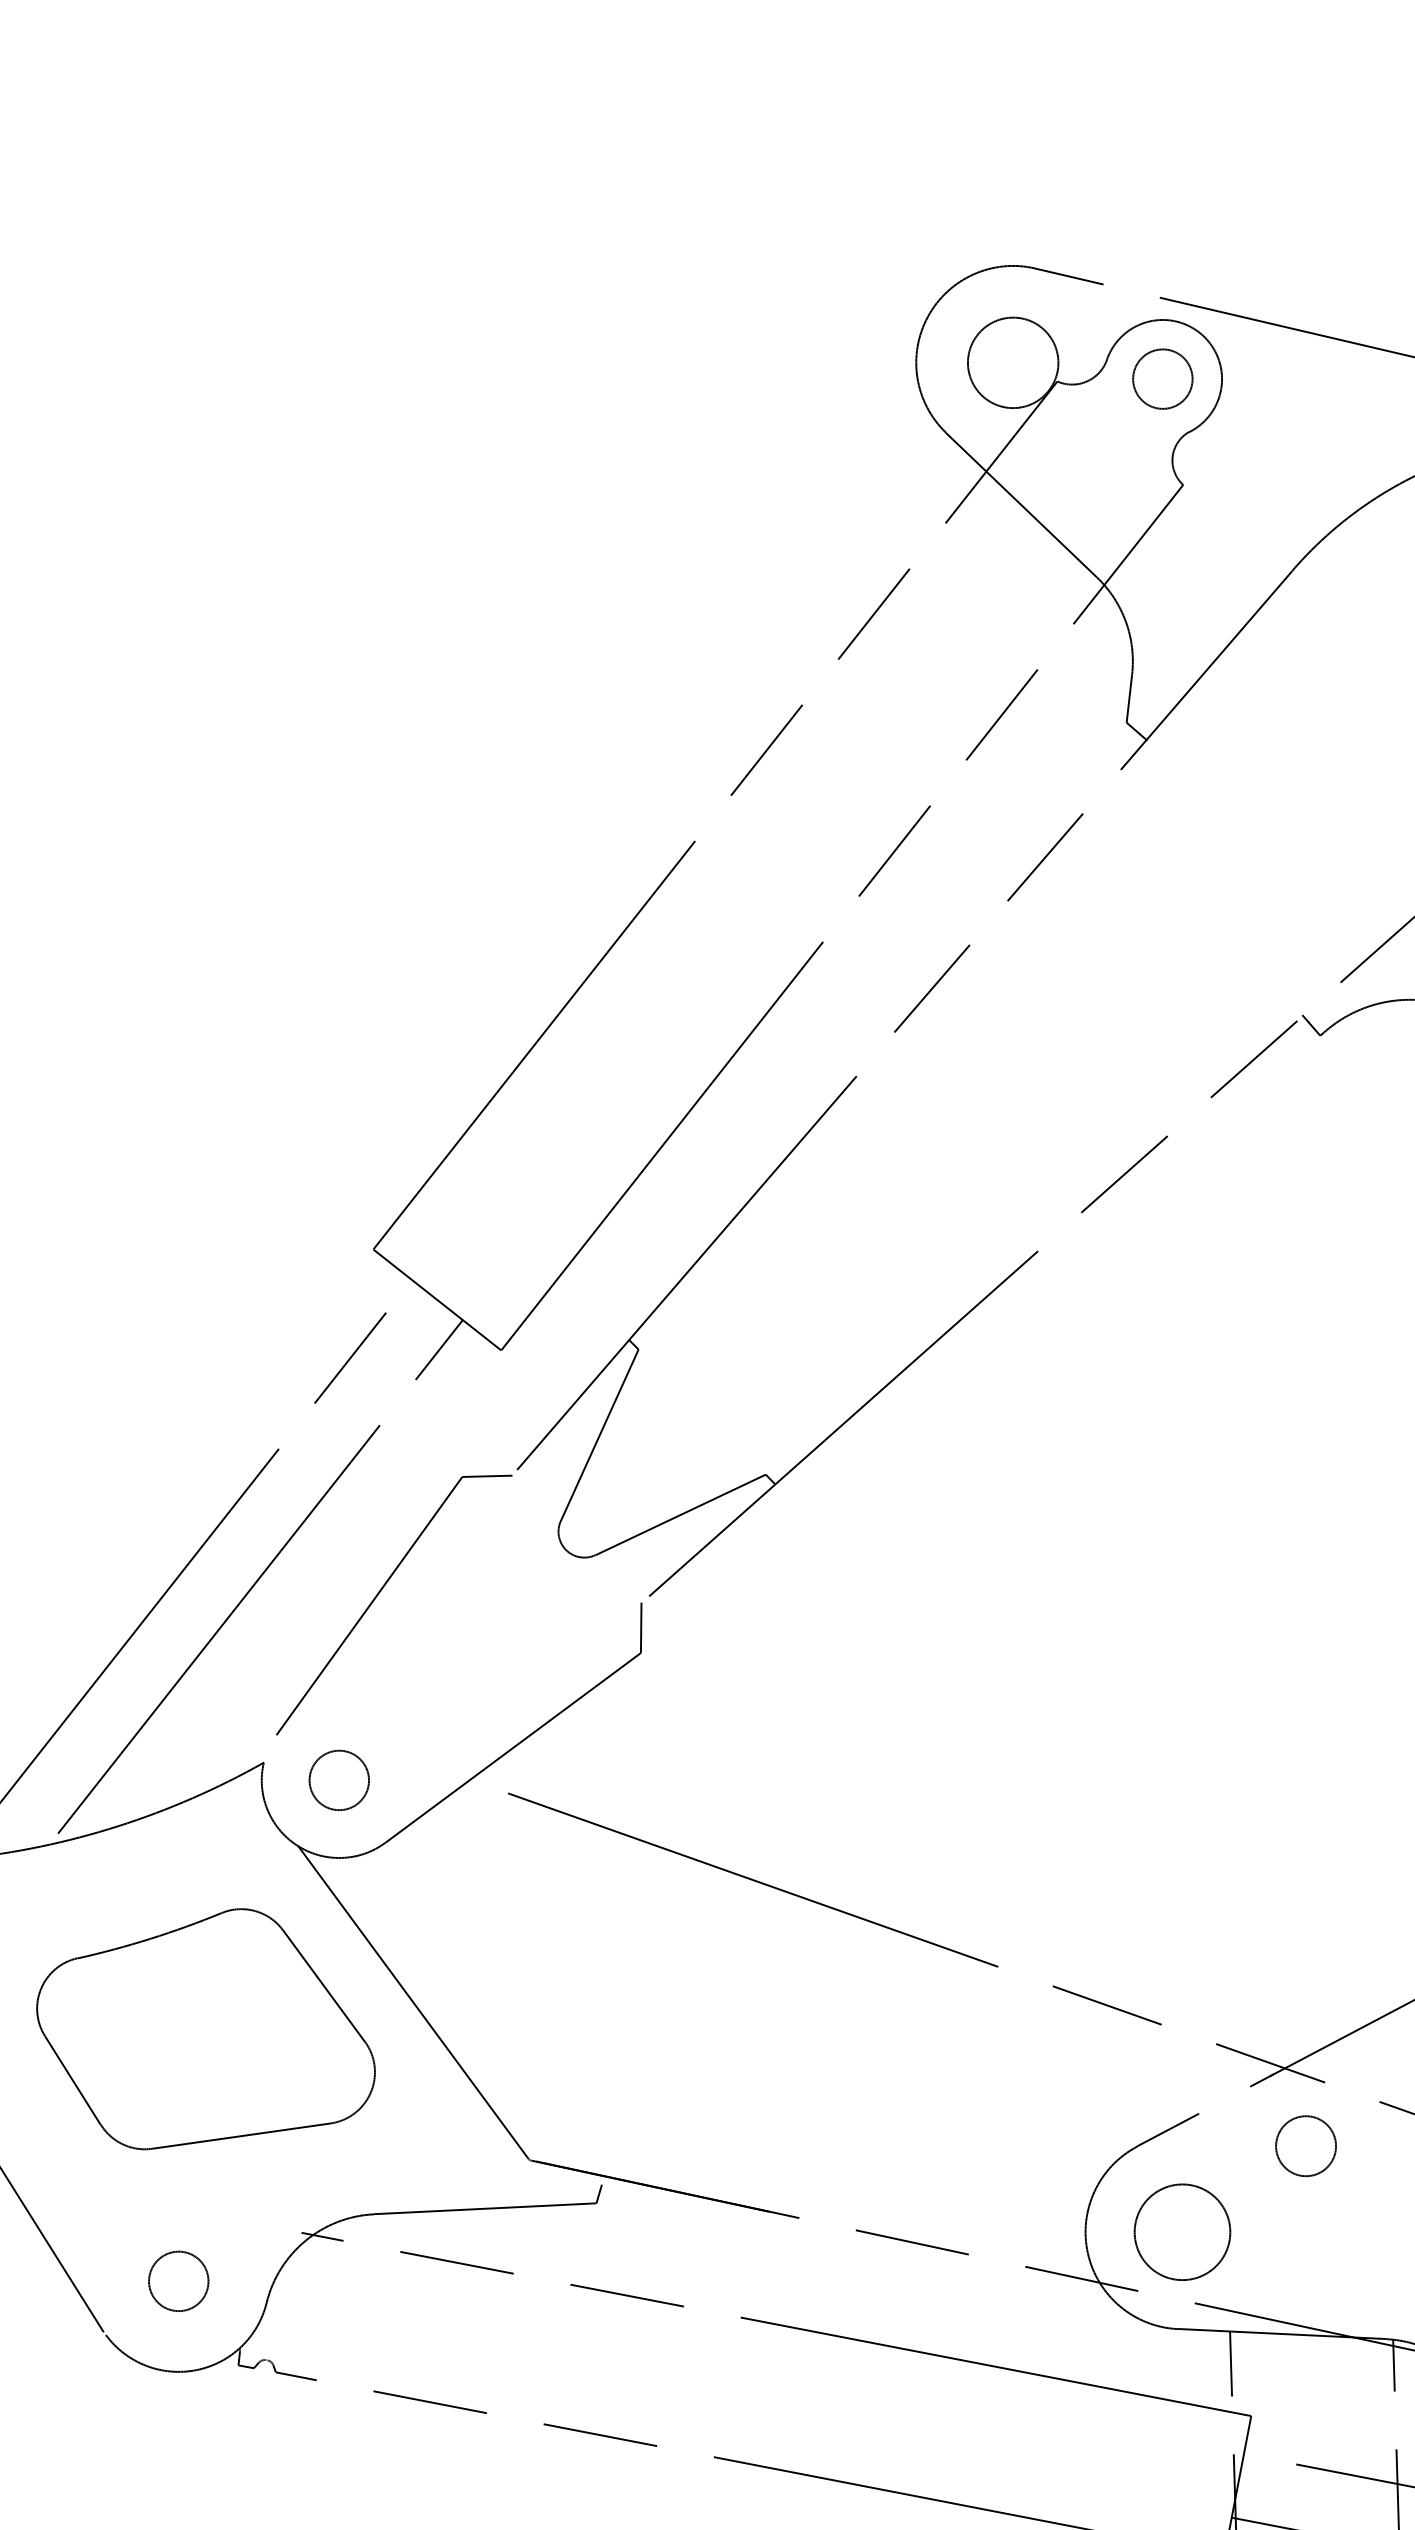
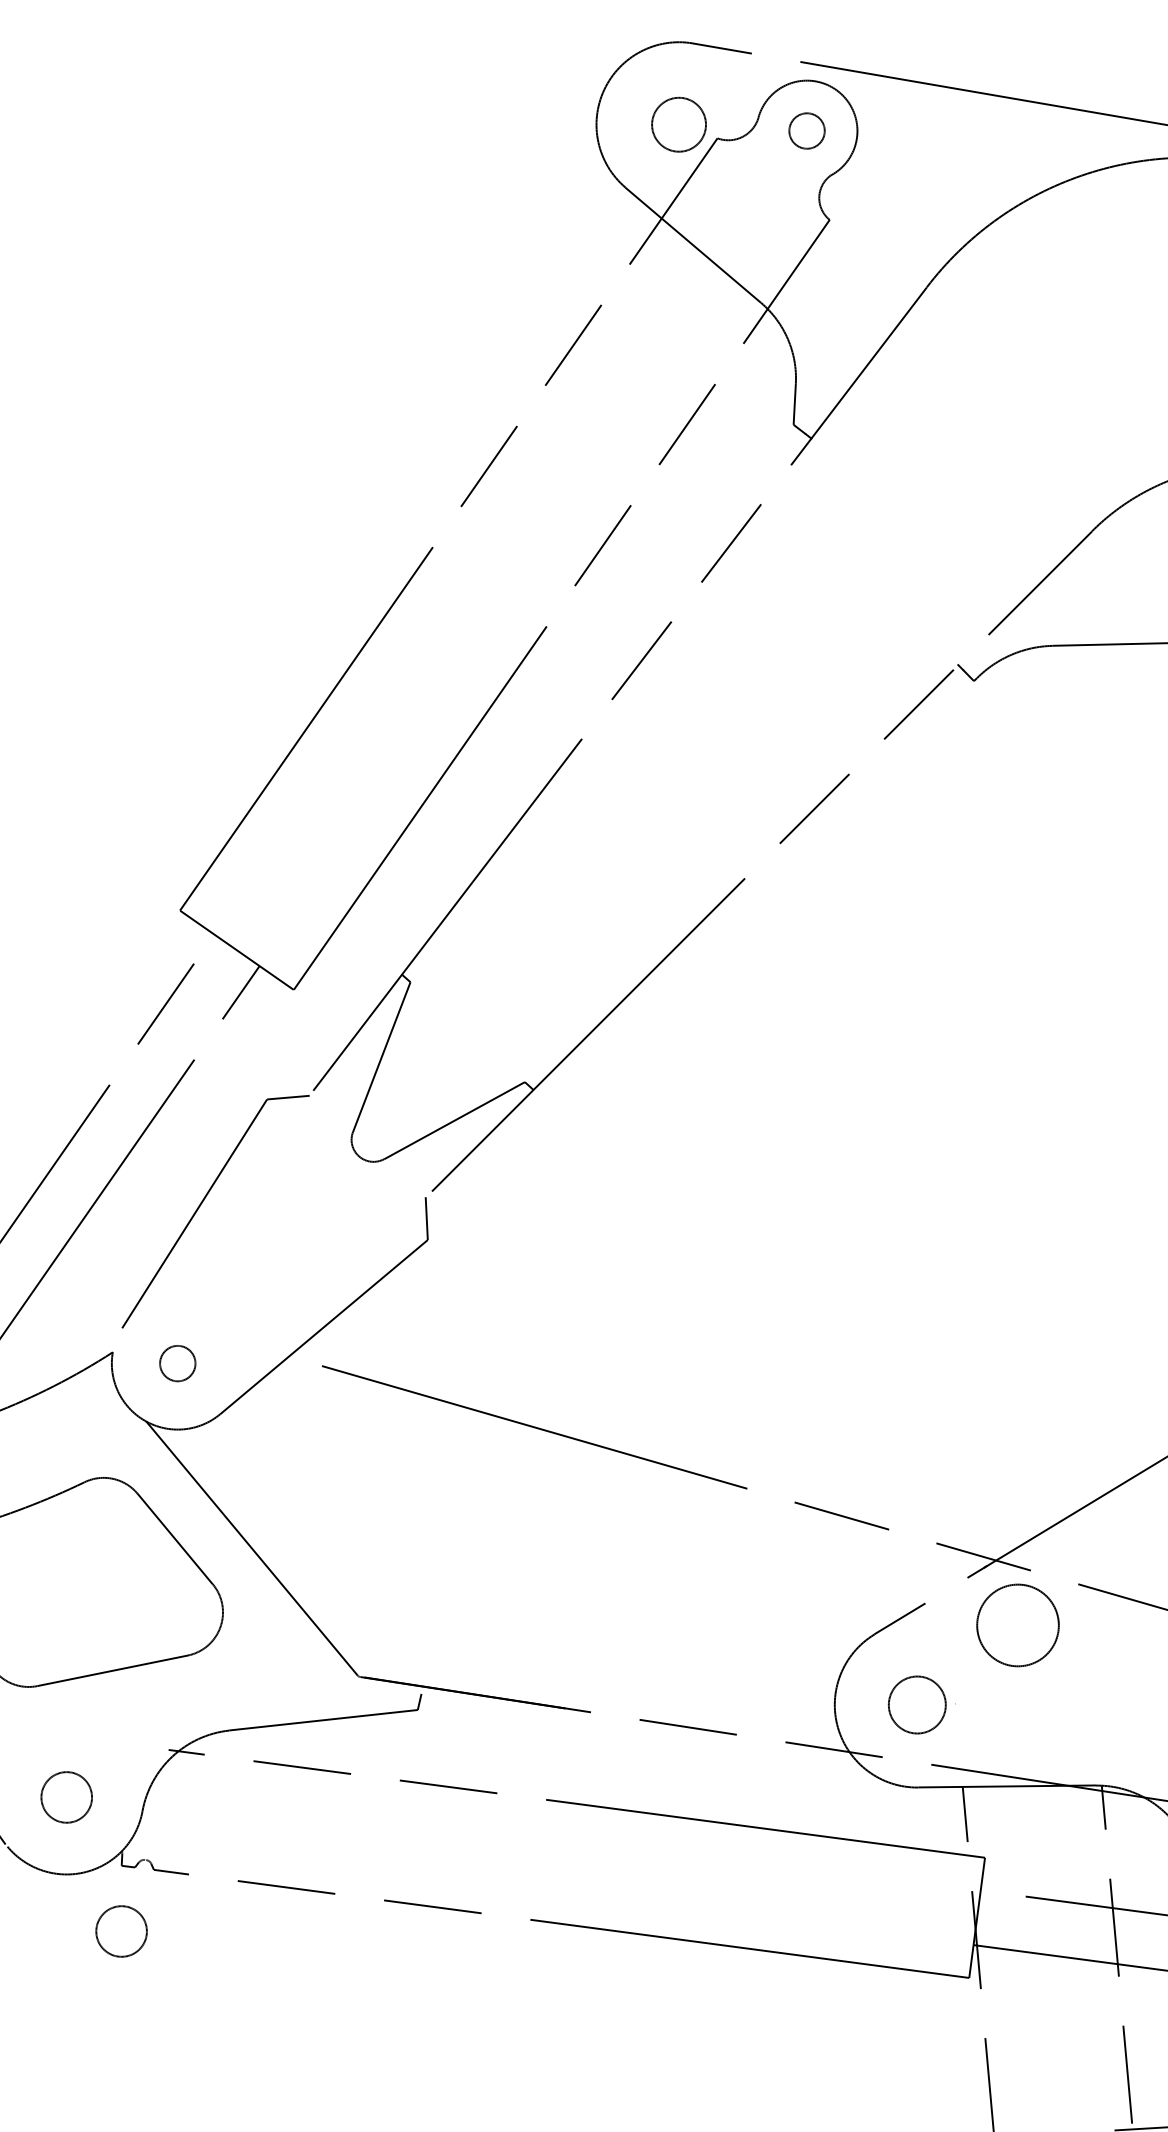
circle: (1012, 362) -> (678, 124), size x0.7
circle: (1162, 378) -> (806, 130), size x0.7
circle: (338, 1780) -> (177, 1363), size x0.7
circle: (1305, 2146) -> (1017, 1625), size x1.6
circle: (1182, 2232) -> (917, 1705), size x0.7
circle: (233, 2441) -> (121, 1930), added

